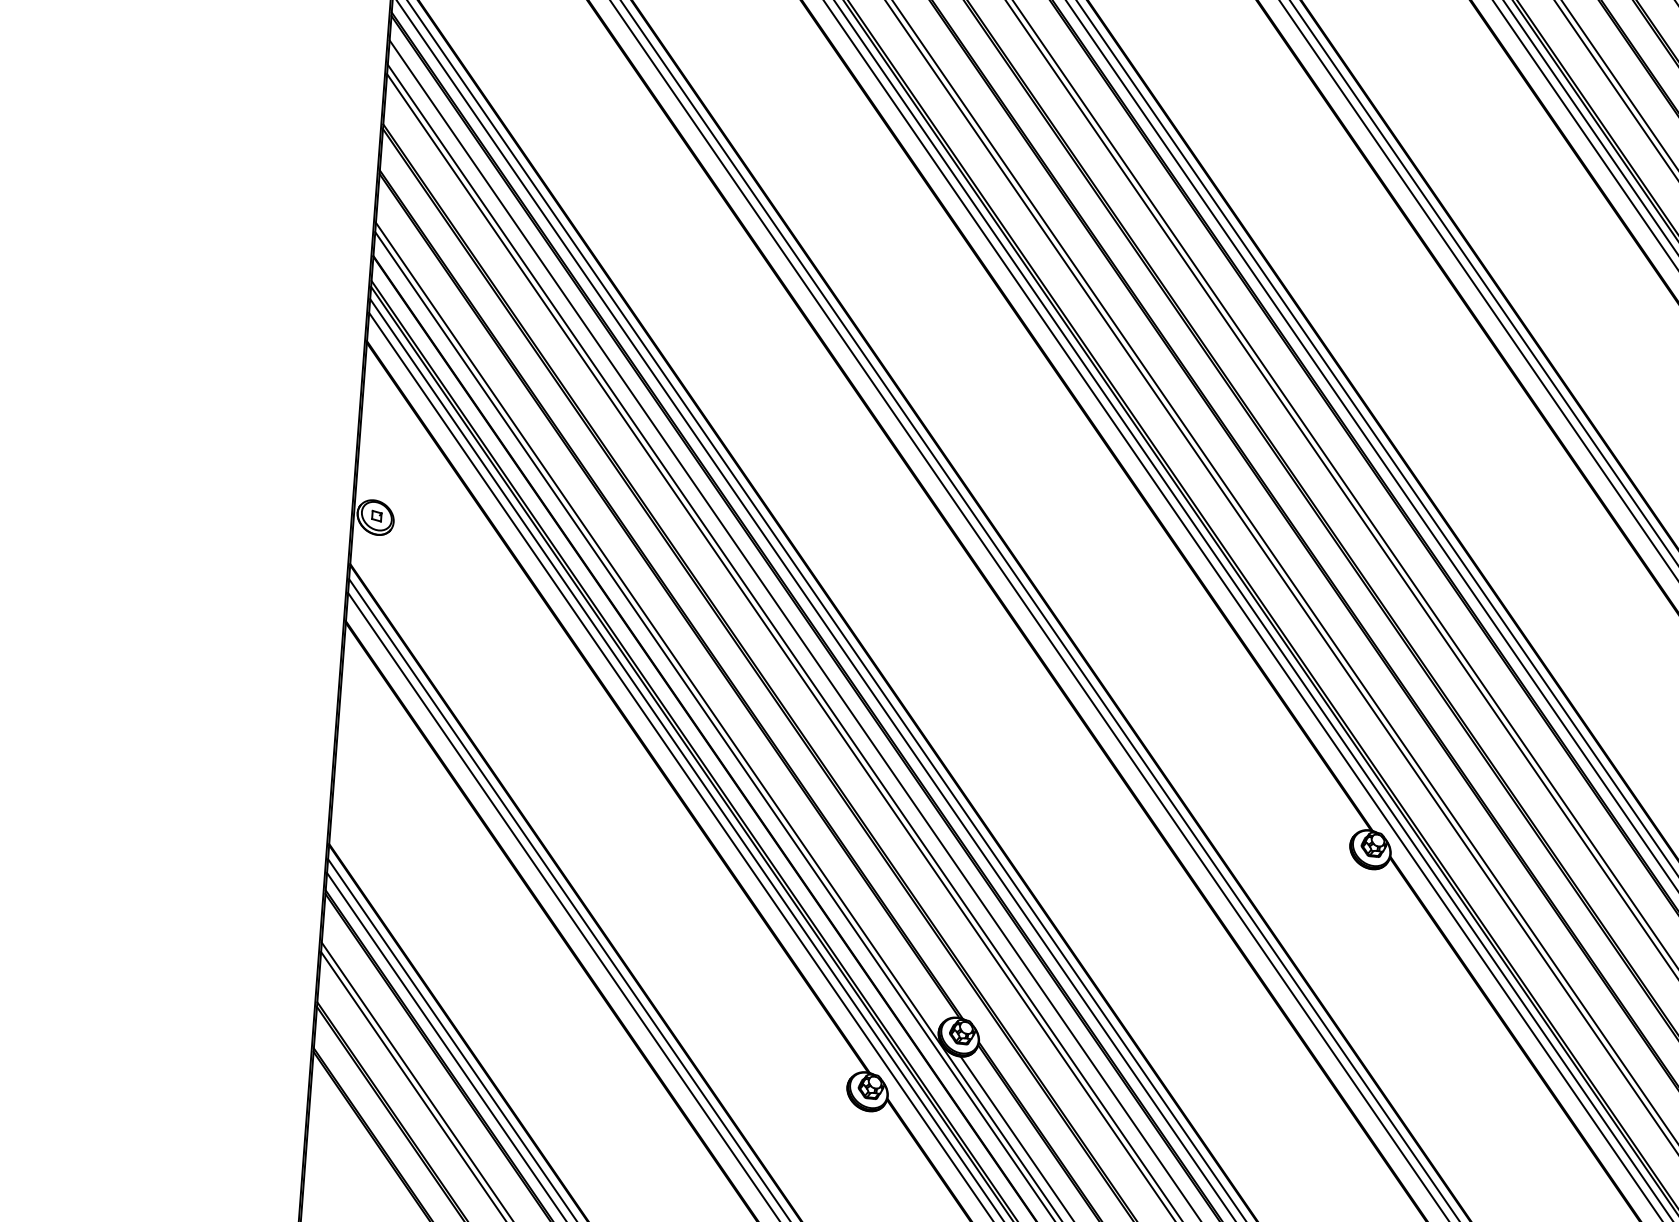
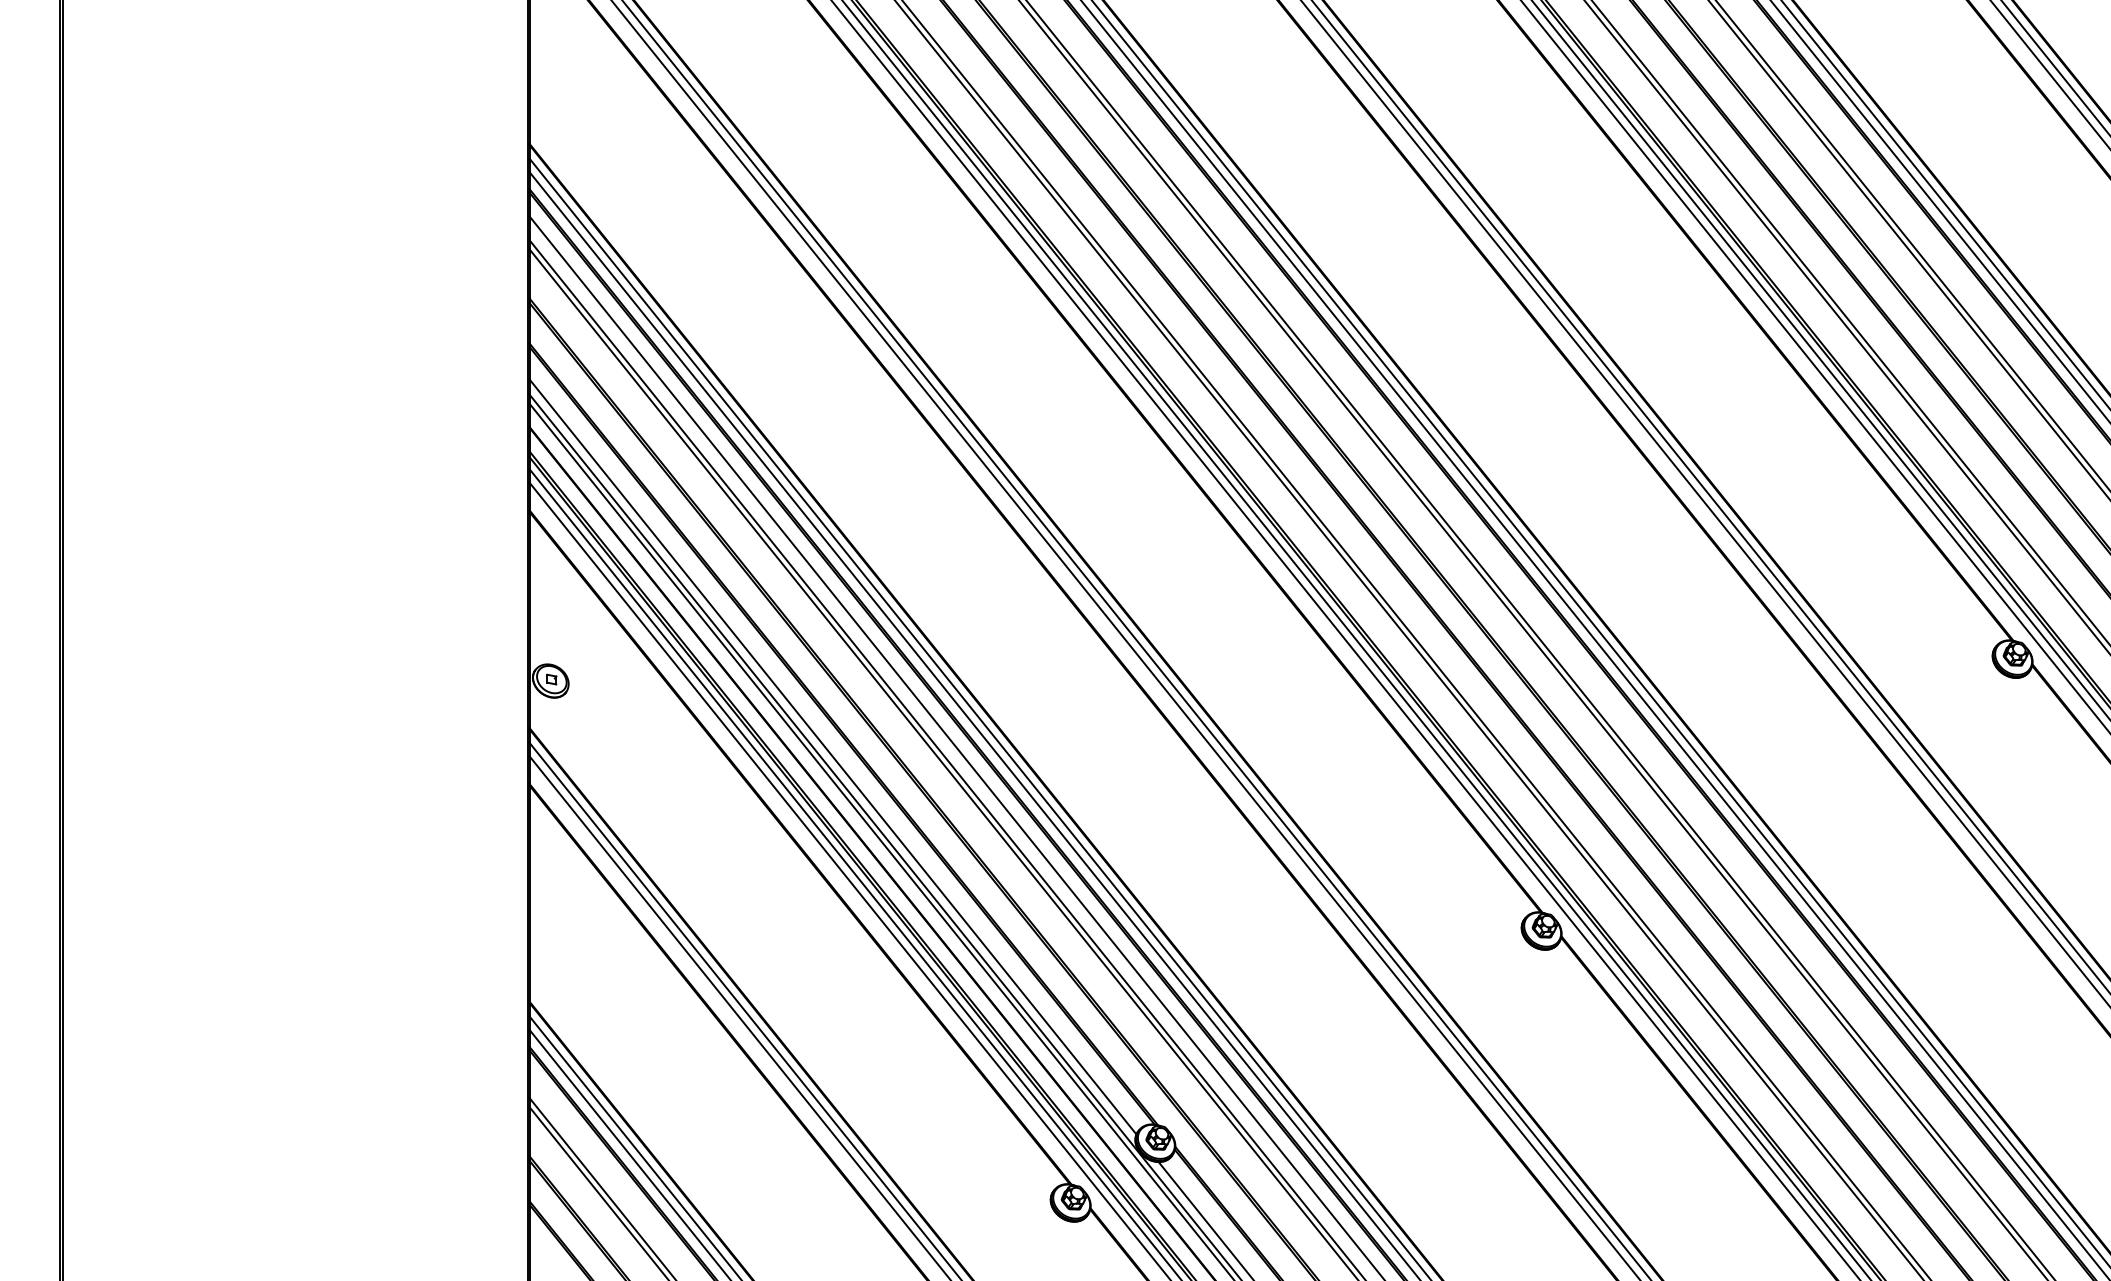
line: (658, 616) -> (832, 756), added

